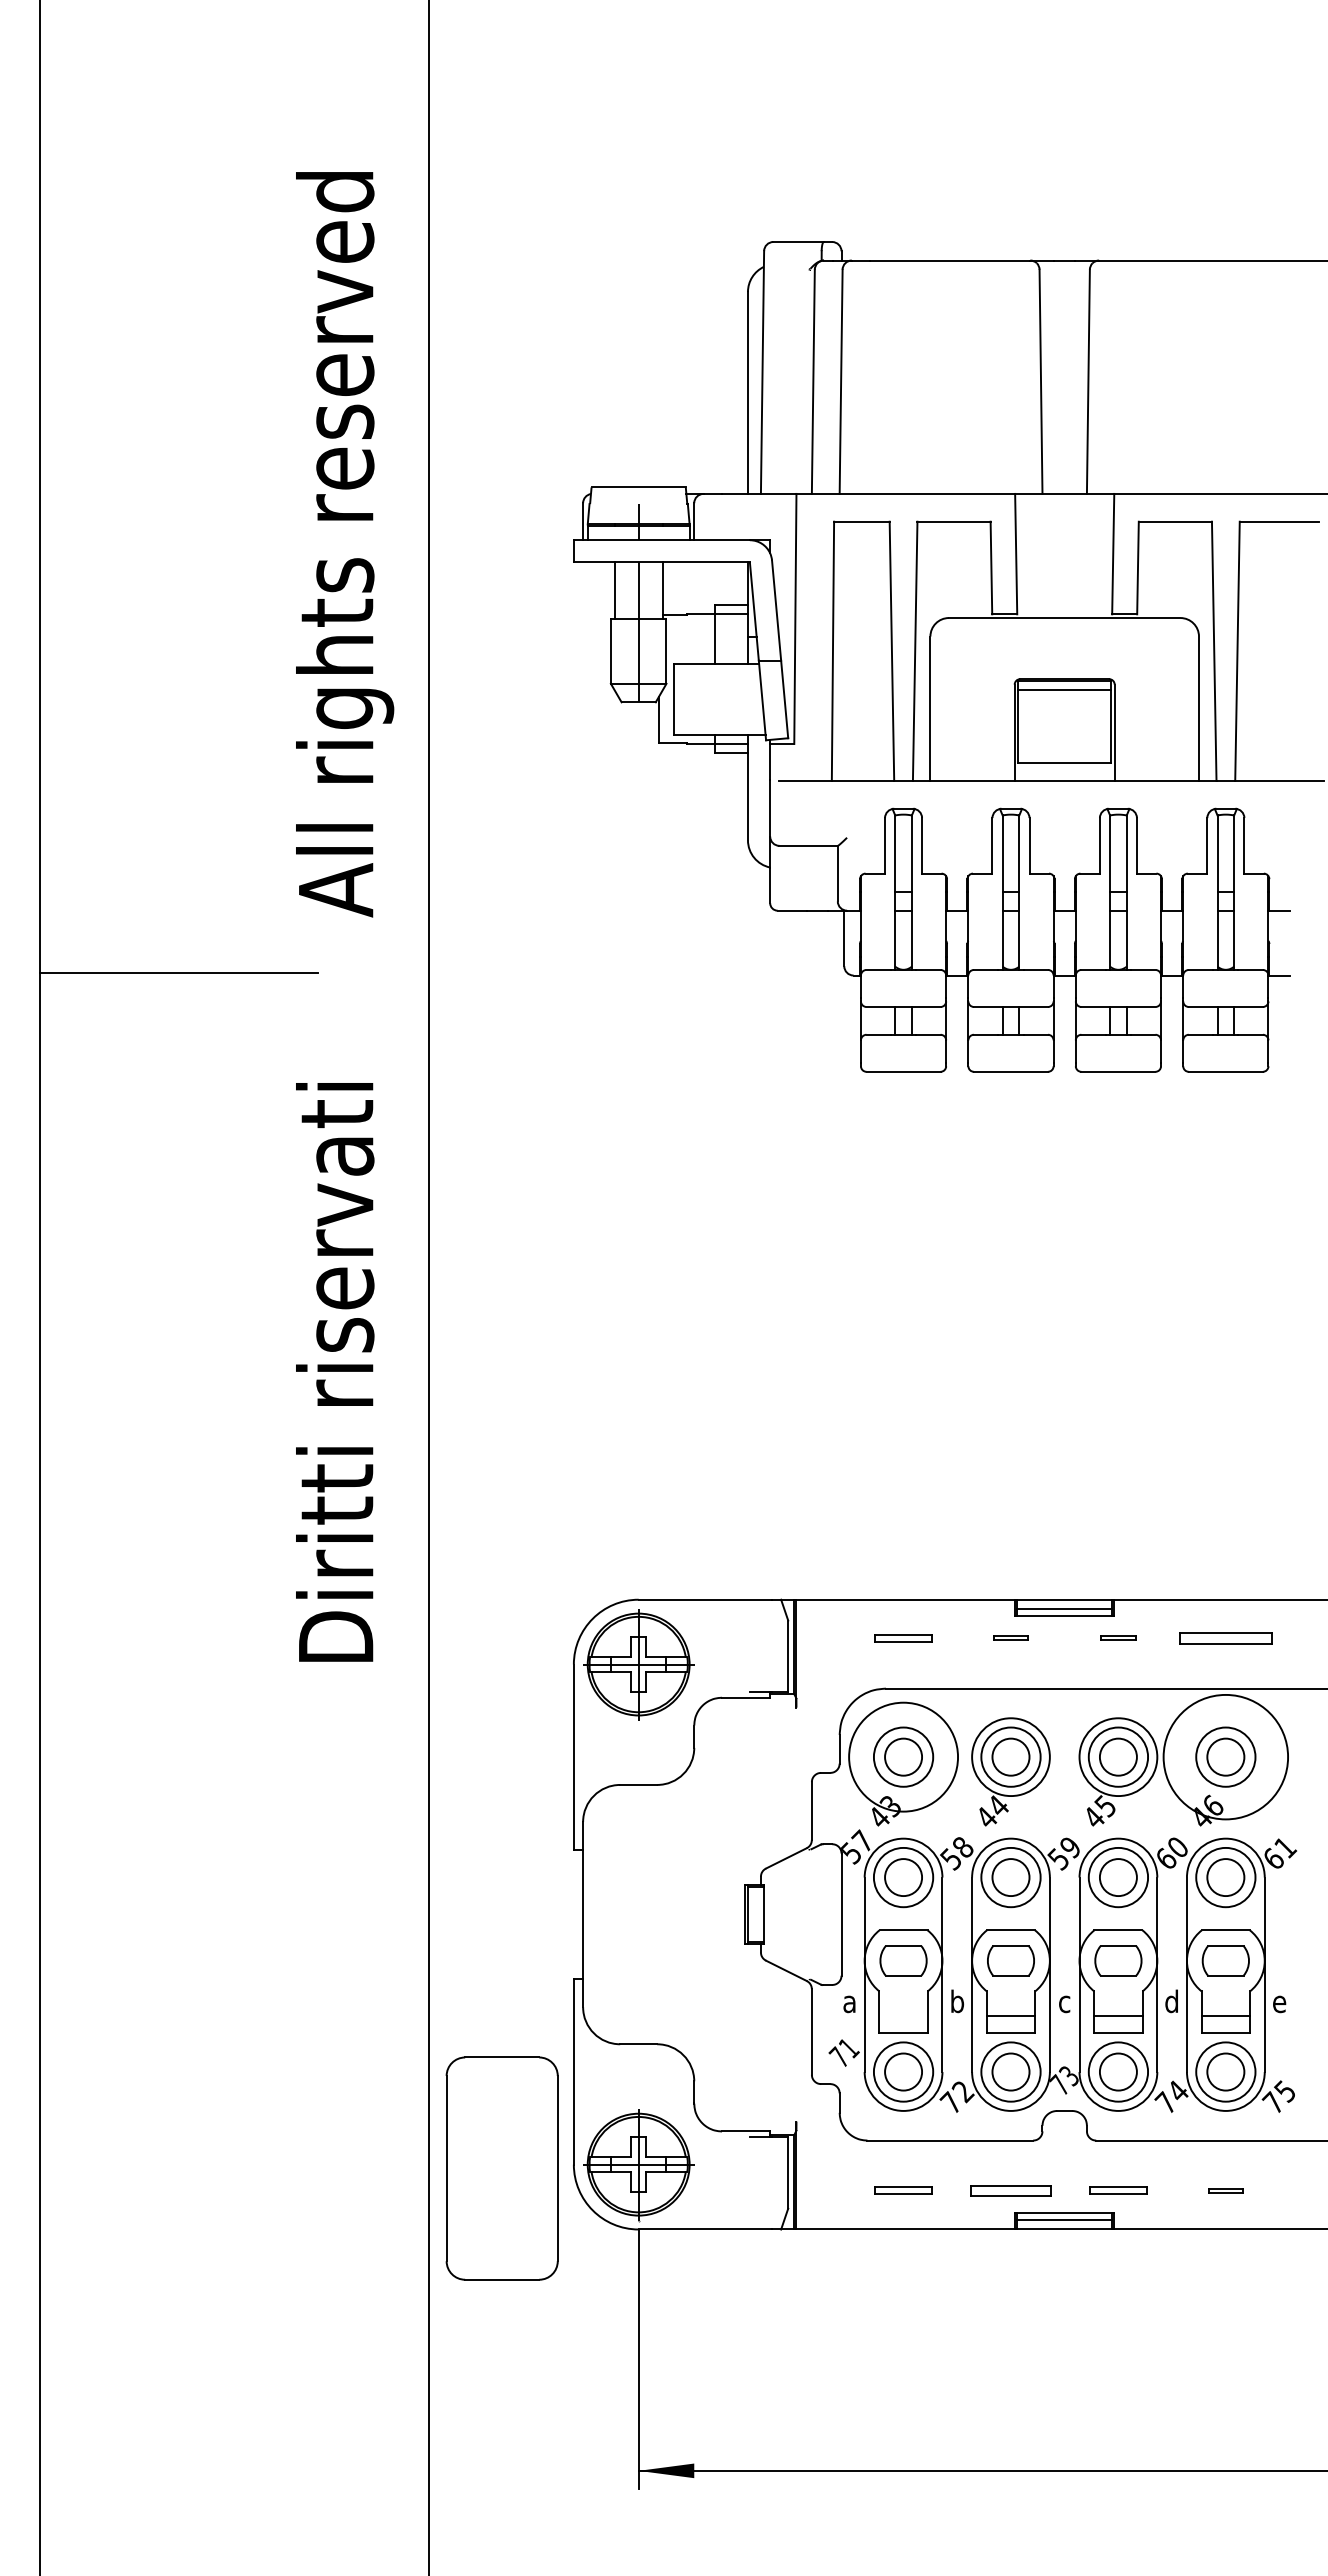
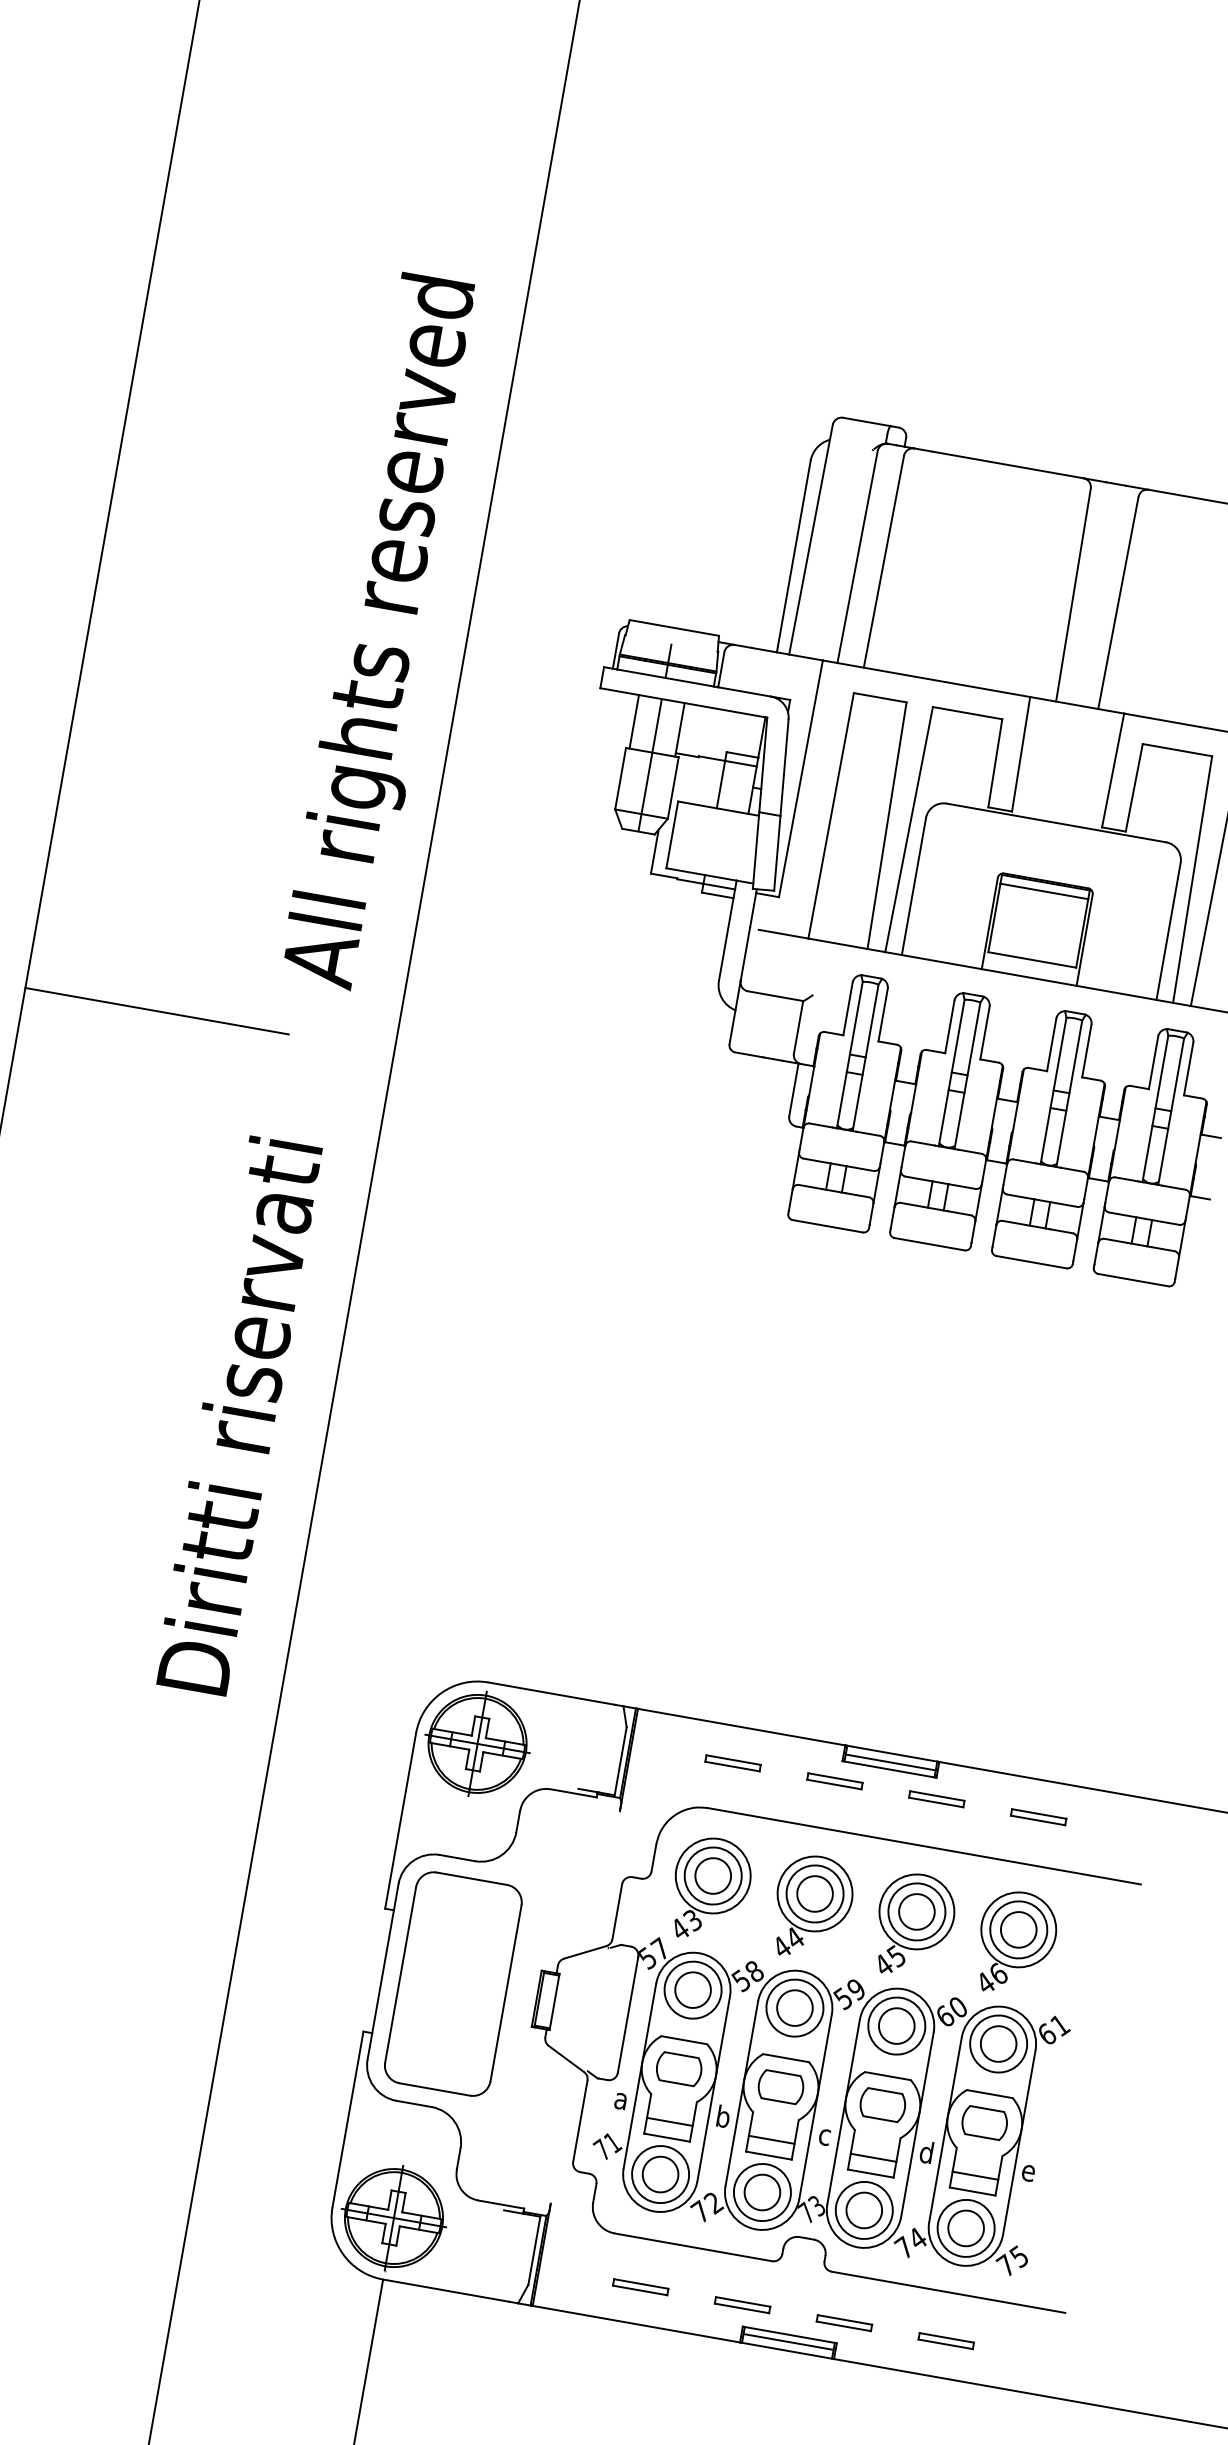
part: (1010, 1638) -> (834, 1781), size x1.67
part: (1118, 1638) -> (936, 1799), size x1.67
part: (1225, 1638) -> (1038, 1817), size x0.62
circle: (903, 1757) -> (713, 1876), size x0.71
circle: (1225, 1757) -> (1018, 1930), size x0.62
line: (903, 2016) -> (669, 2121), added
part: (501, 2168) -> (452, 1983), moved
part: (1010, 2190) -> (742, 2304), size x0.71
part: (1225, 2190) -> (946, 2340), size x1.67

